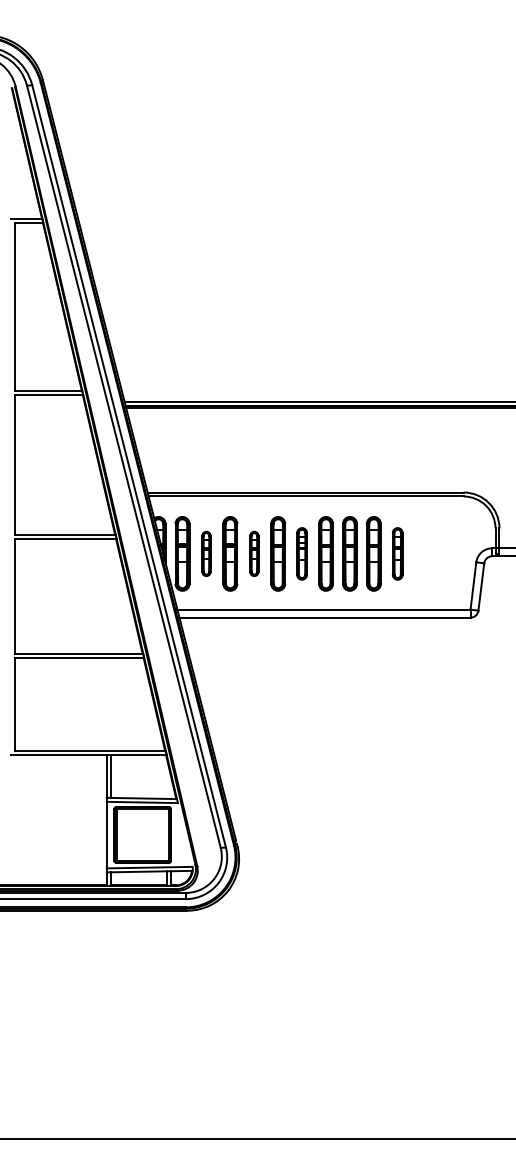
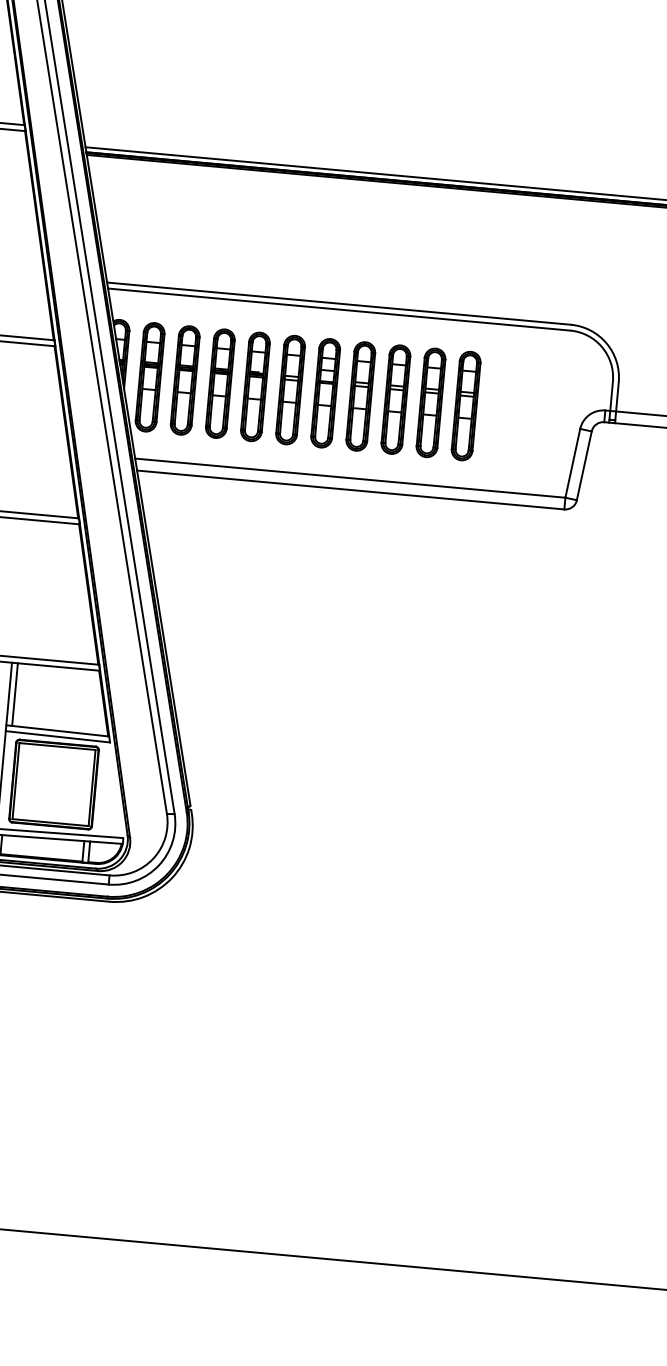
part: (206, 553) -> (185, 379), size x1.67
part: (254, 553) -> (255, 386), size x1.67
part: (301, 553) -> (324, 392), size x1.43
part: (397, 553) -> (465, 405), size x1.43

